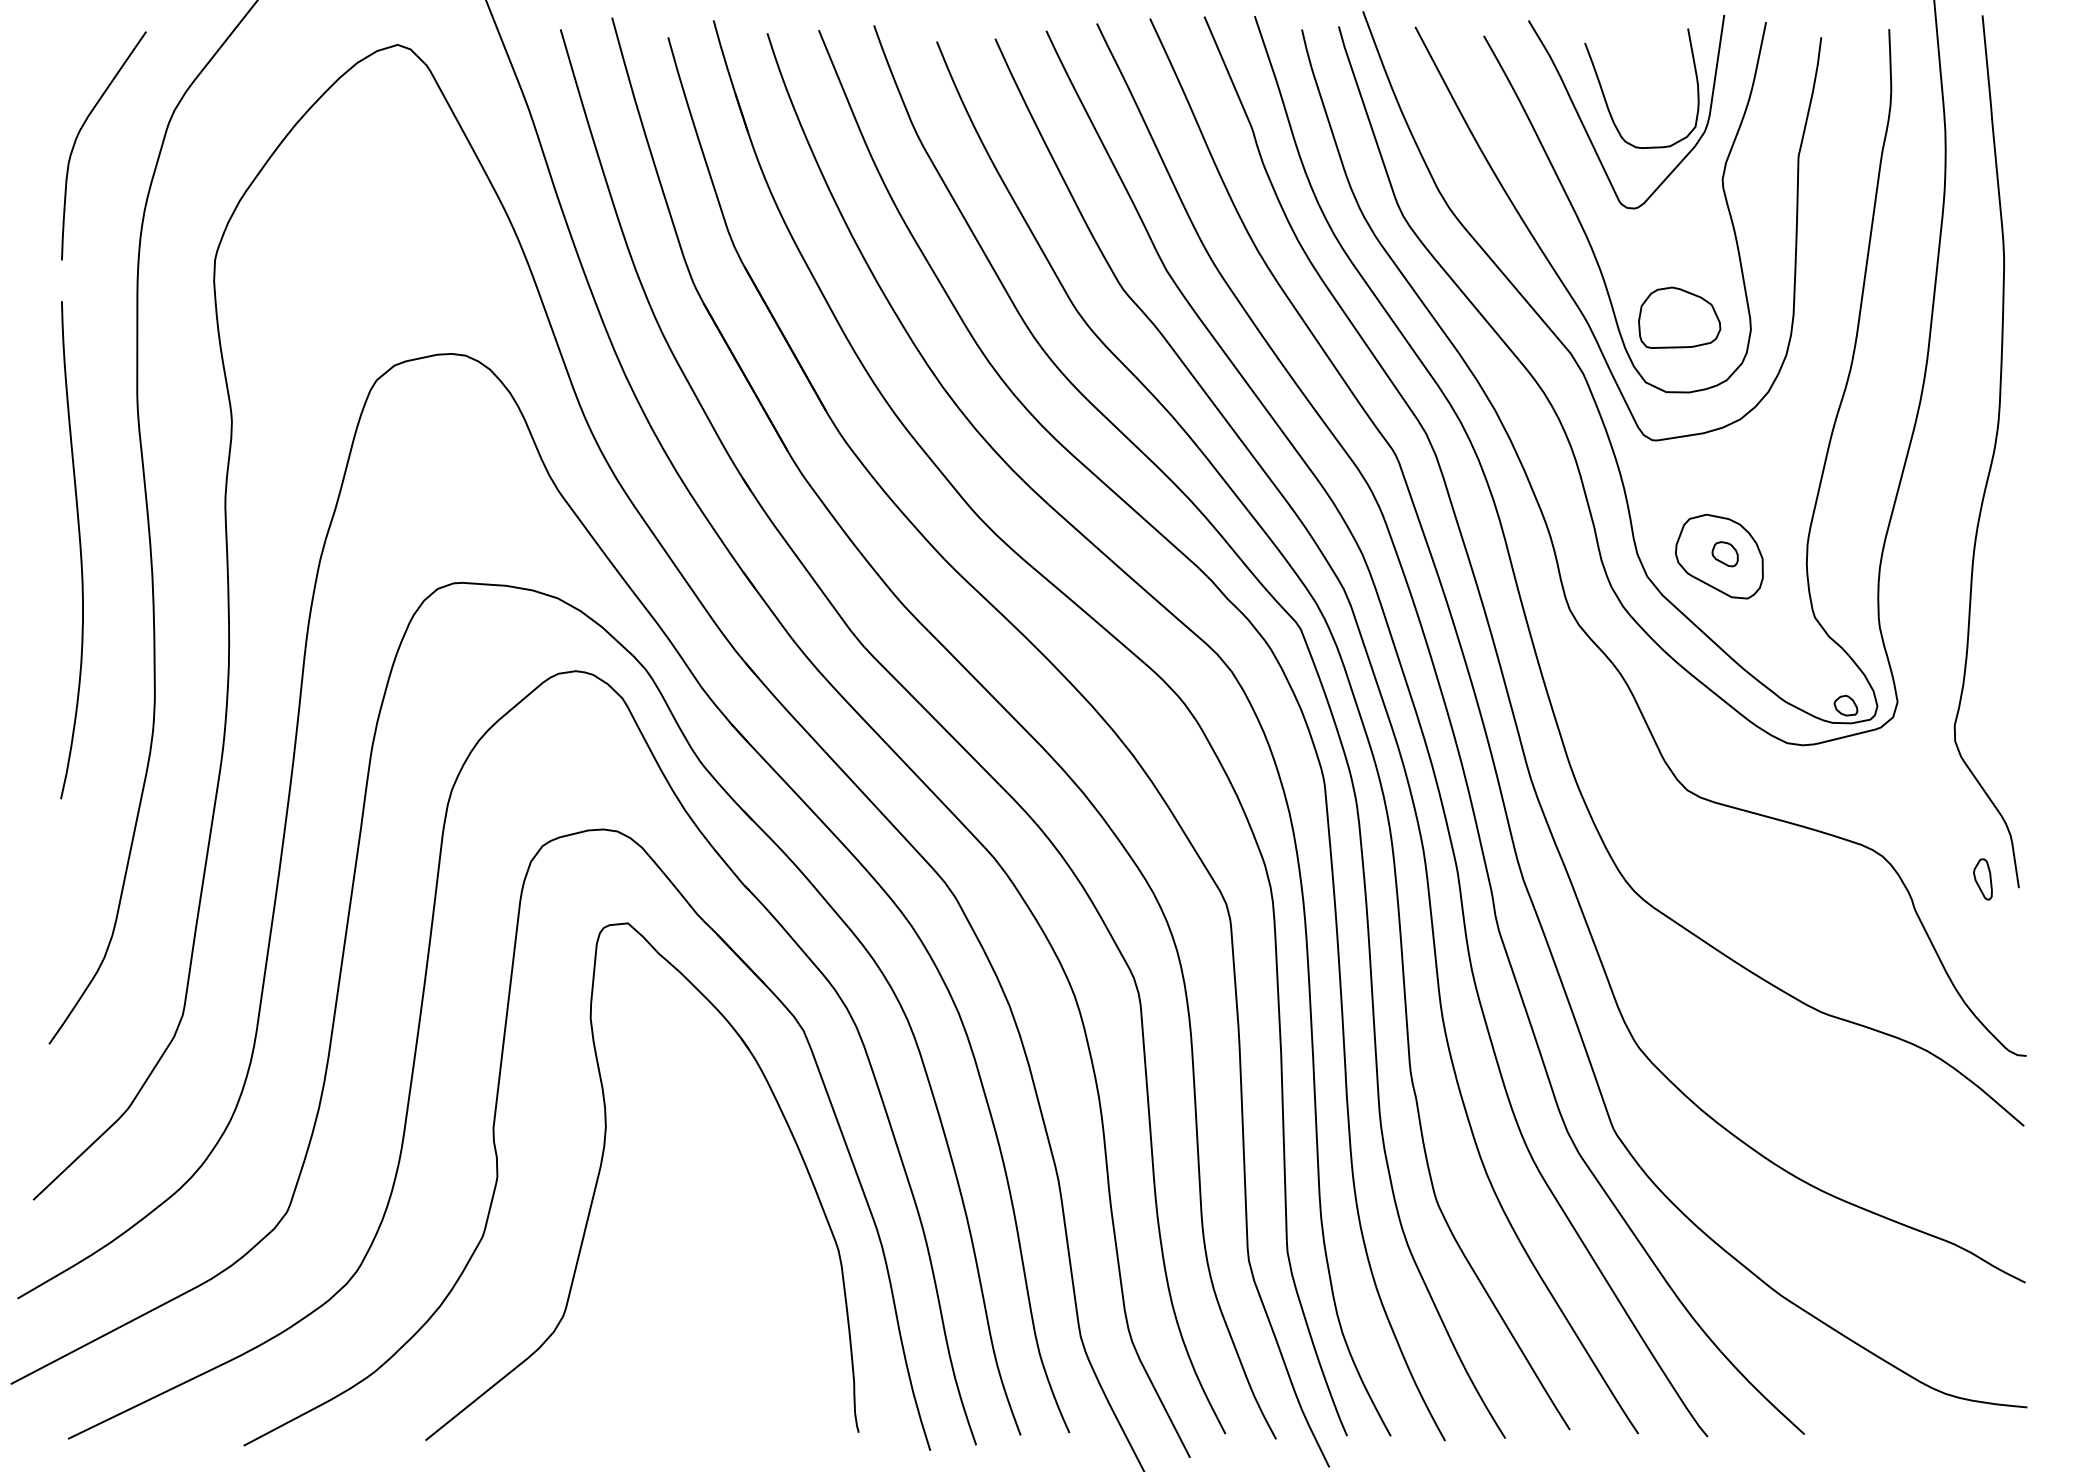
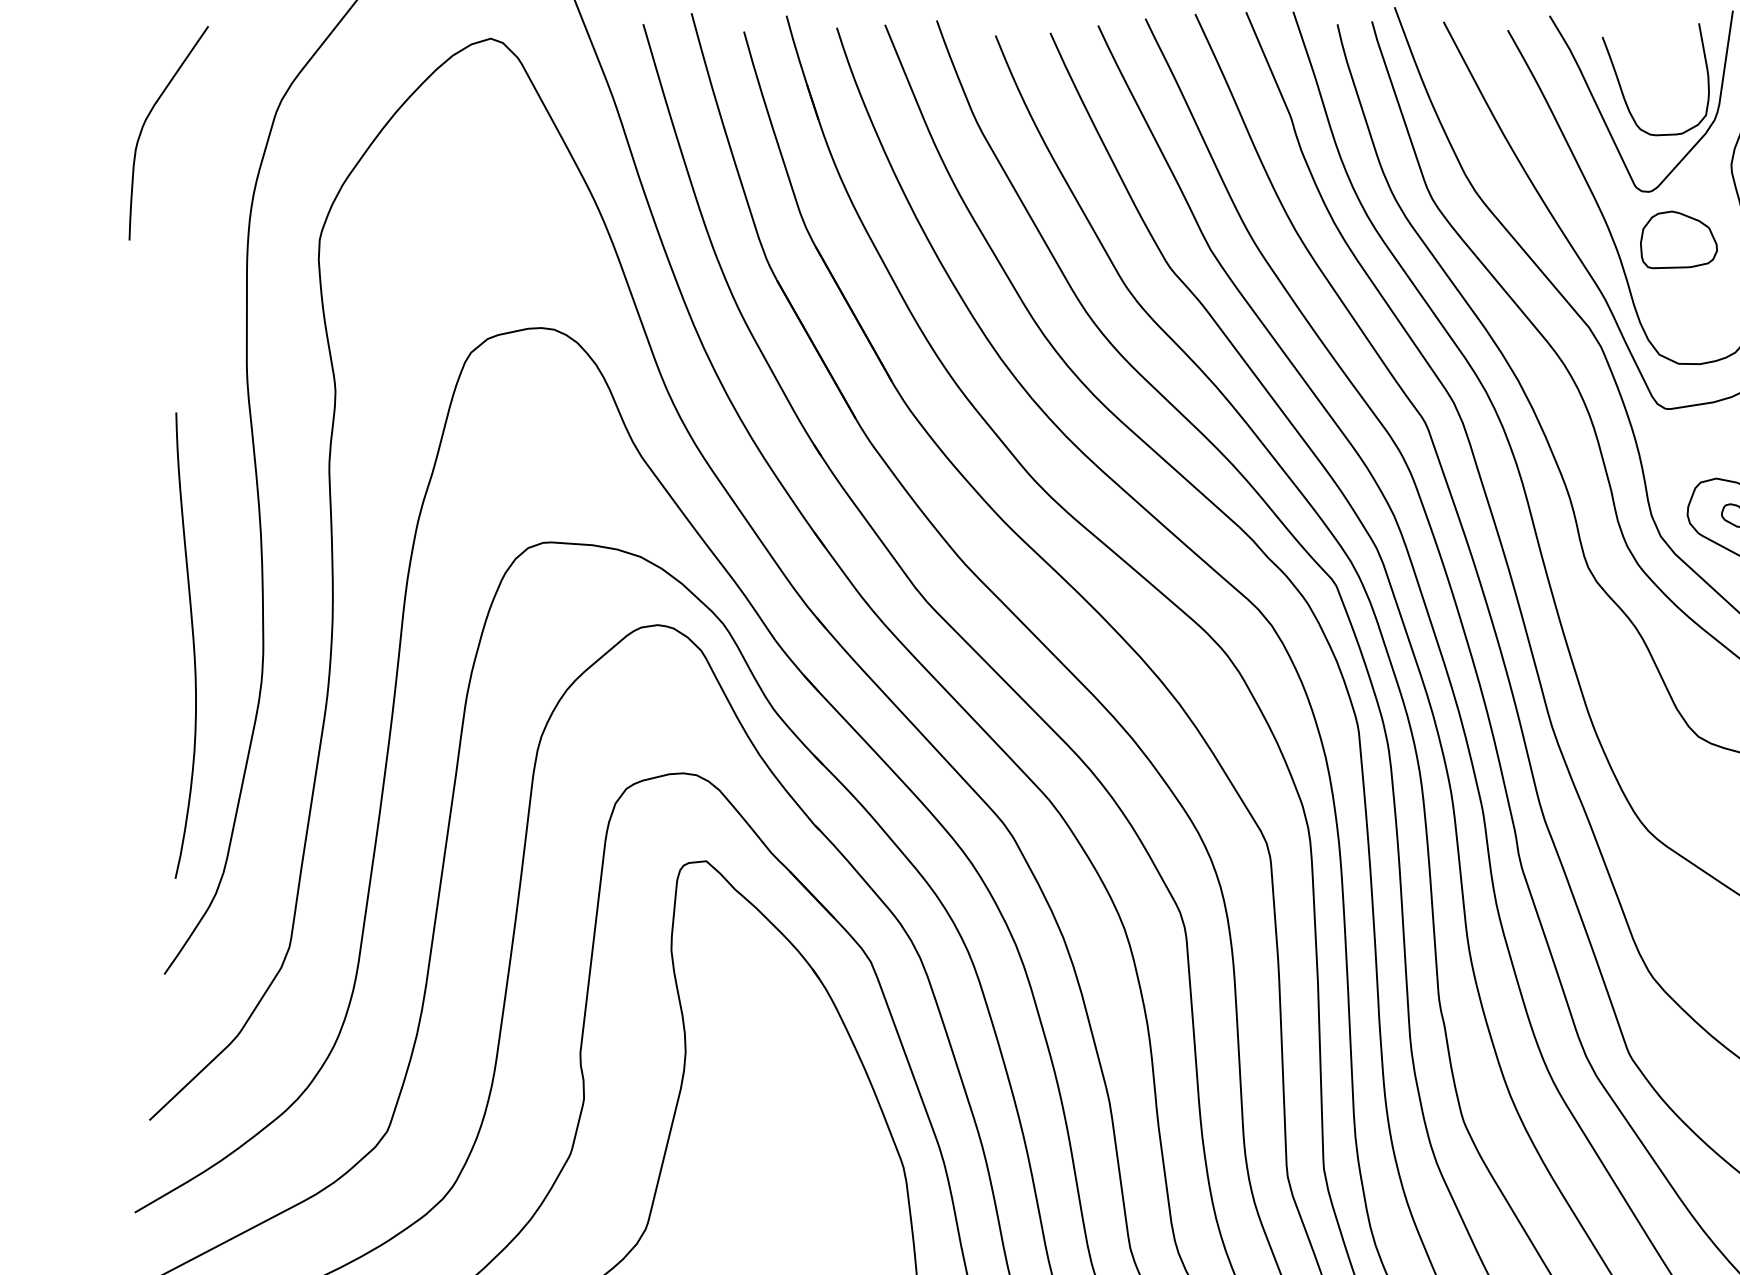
curve: (79, 134) -> (145, 122), moved
part: (1679, 317) -> (1678, 239), moved
curve: (79, 550) -> (192, 646), moved

